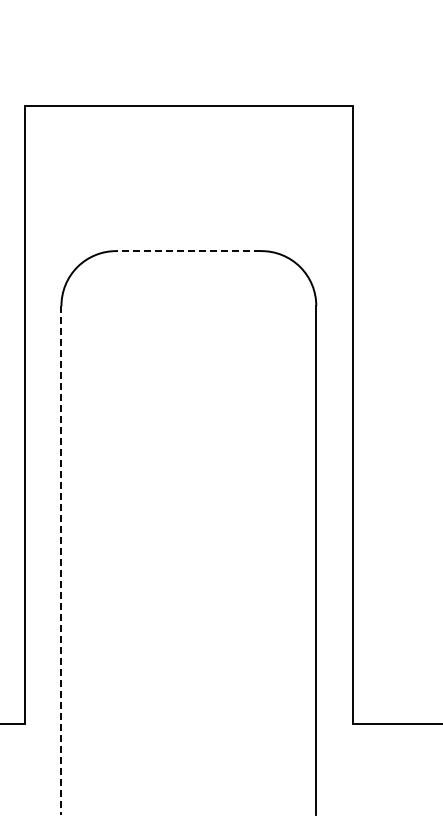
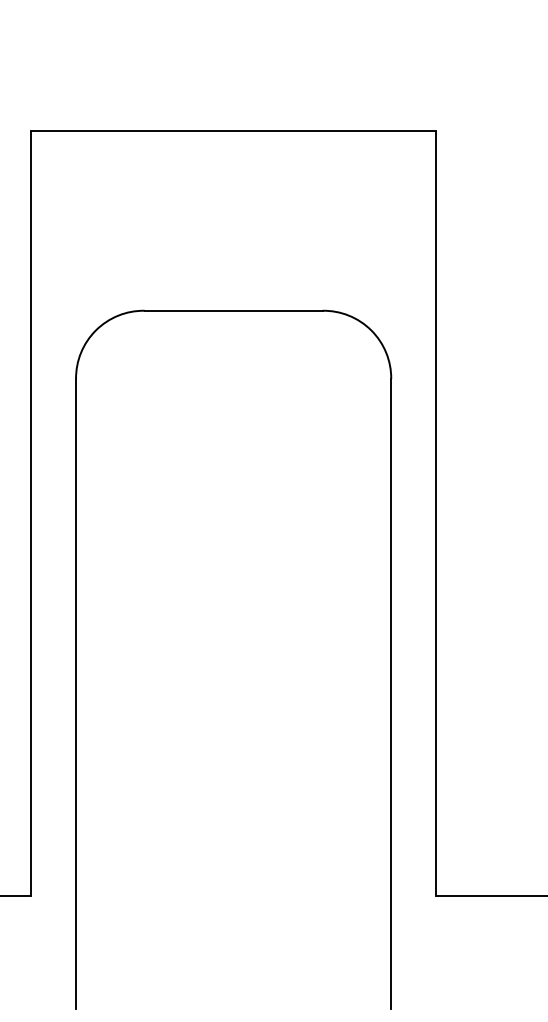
line: (188, 251) -> (233, 311), dashed -> solid
line: (61, 560) -> (76, 693), dashed -> solid

